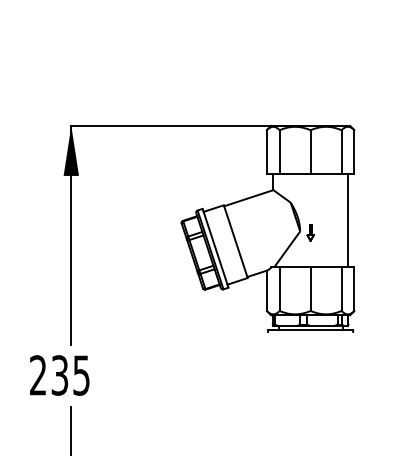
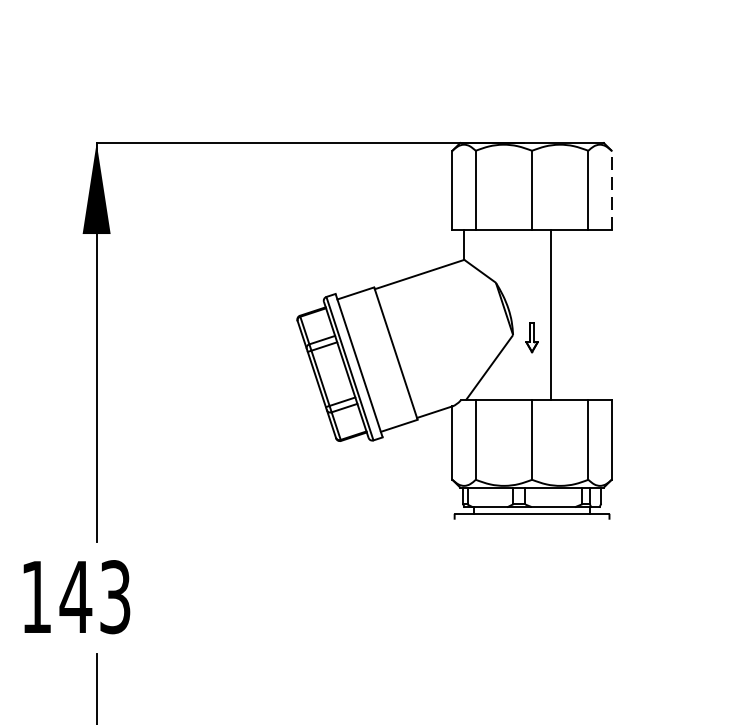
line: (354, 151) -> (611, 189), solid -> dashed
line: (347, 220) -> (550, 315), moved
text: (59, 375) -> (75, 597), 235 -> 143

